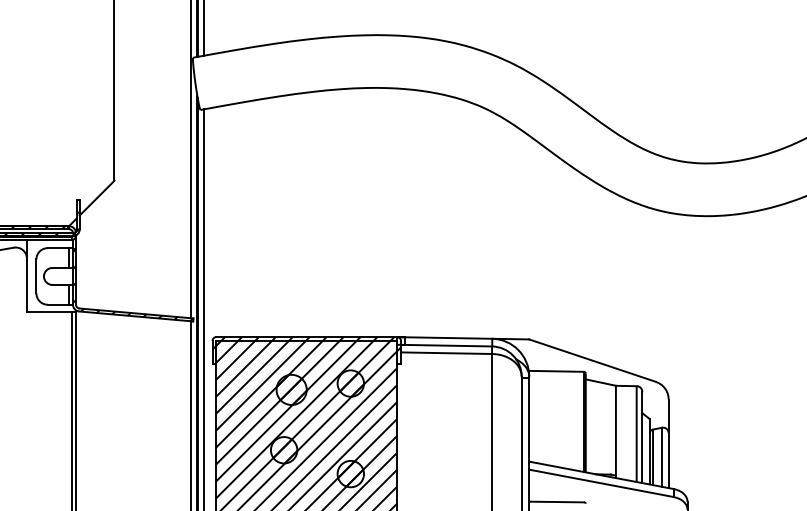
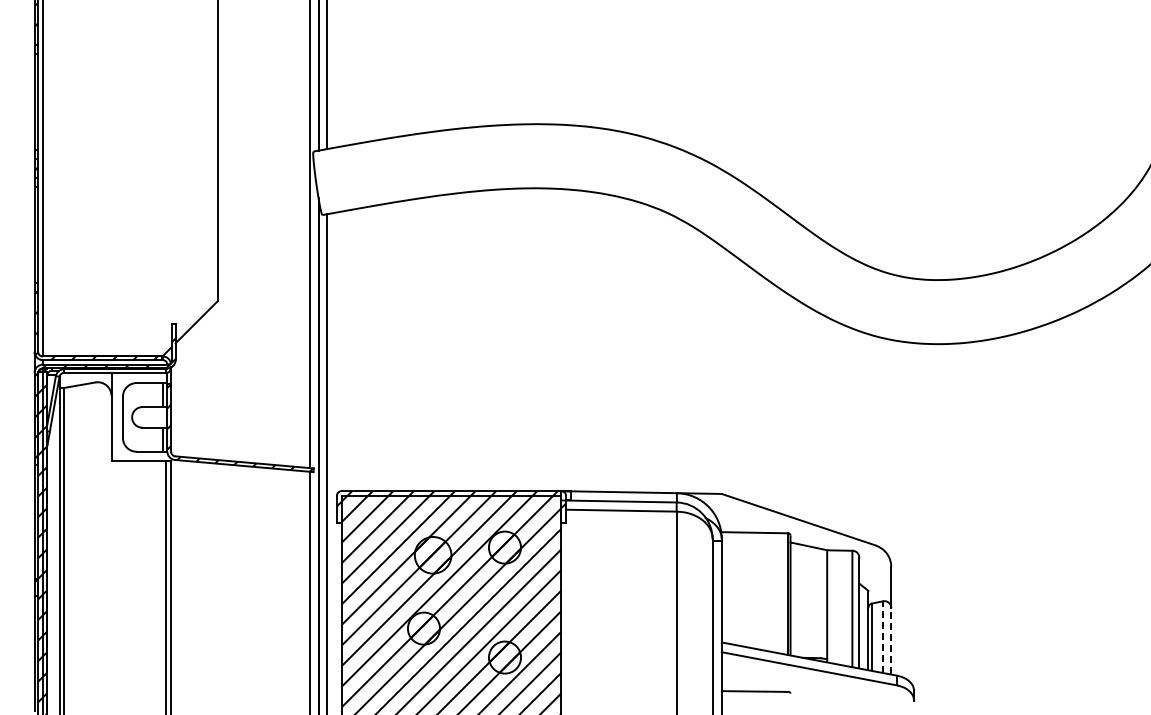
line: (662, 457) -> (883, 637), solid -> dashed
line: (668, 460) -> (891, 641), solid -> dashed

